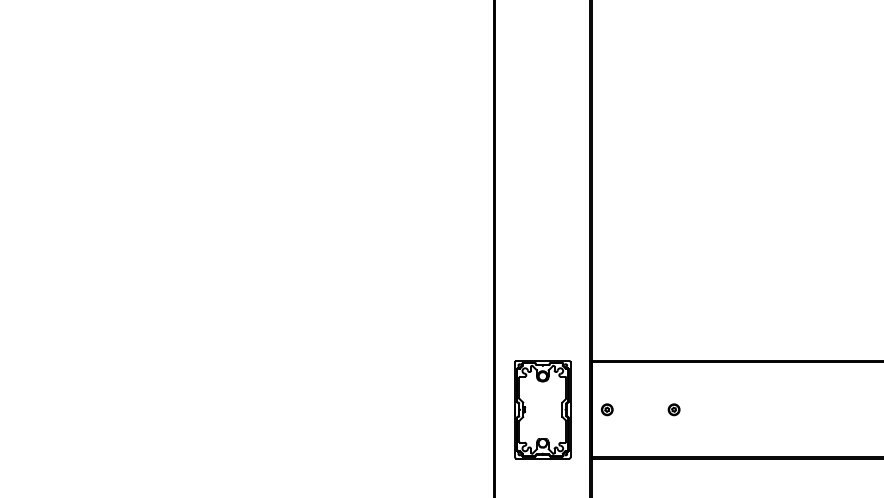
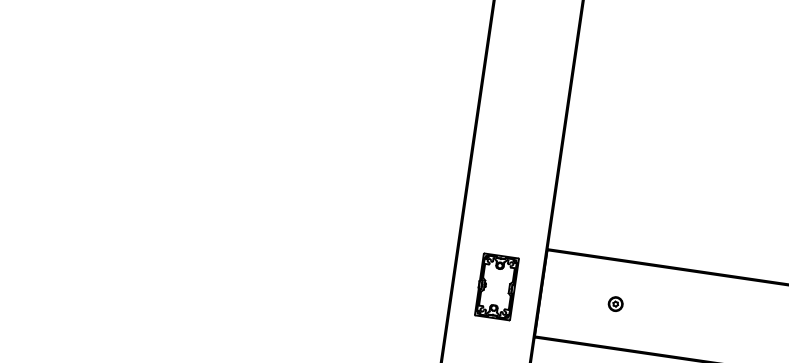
part: (542, 409) -> (496, 286), size x0.7
part: (606, 409) -> (554, 295), removed
part: (673, 409) -> (615, 303), size x1.4

